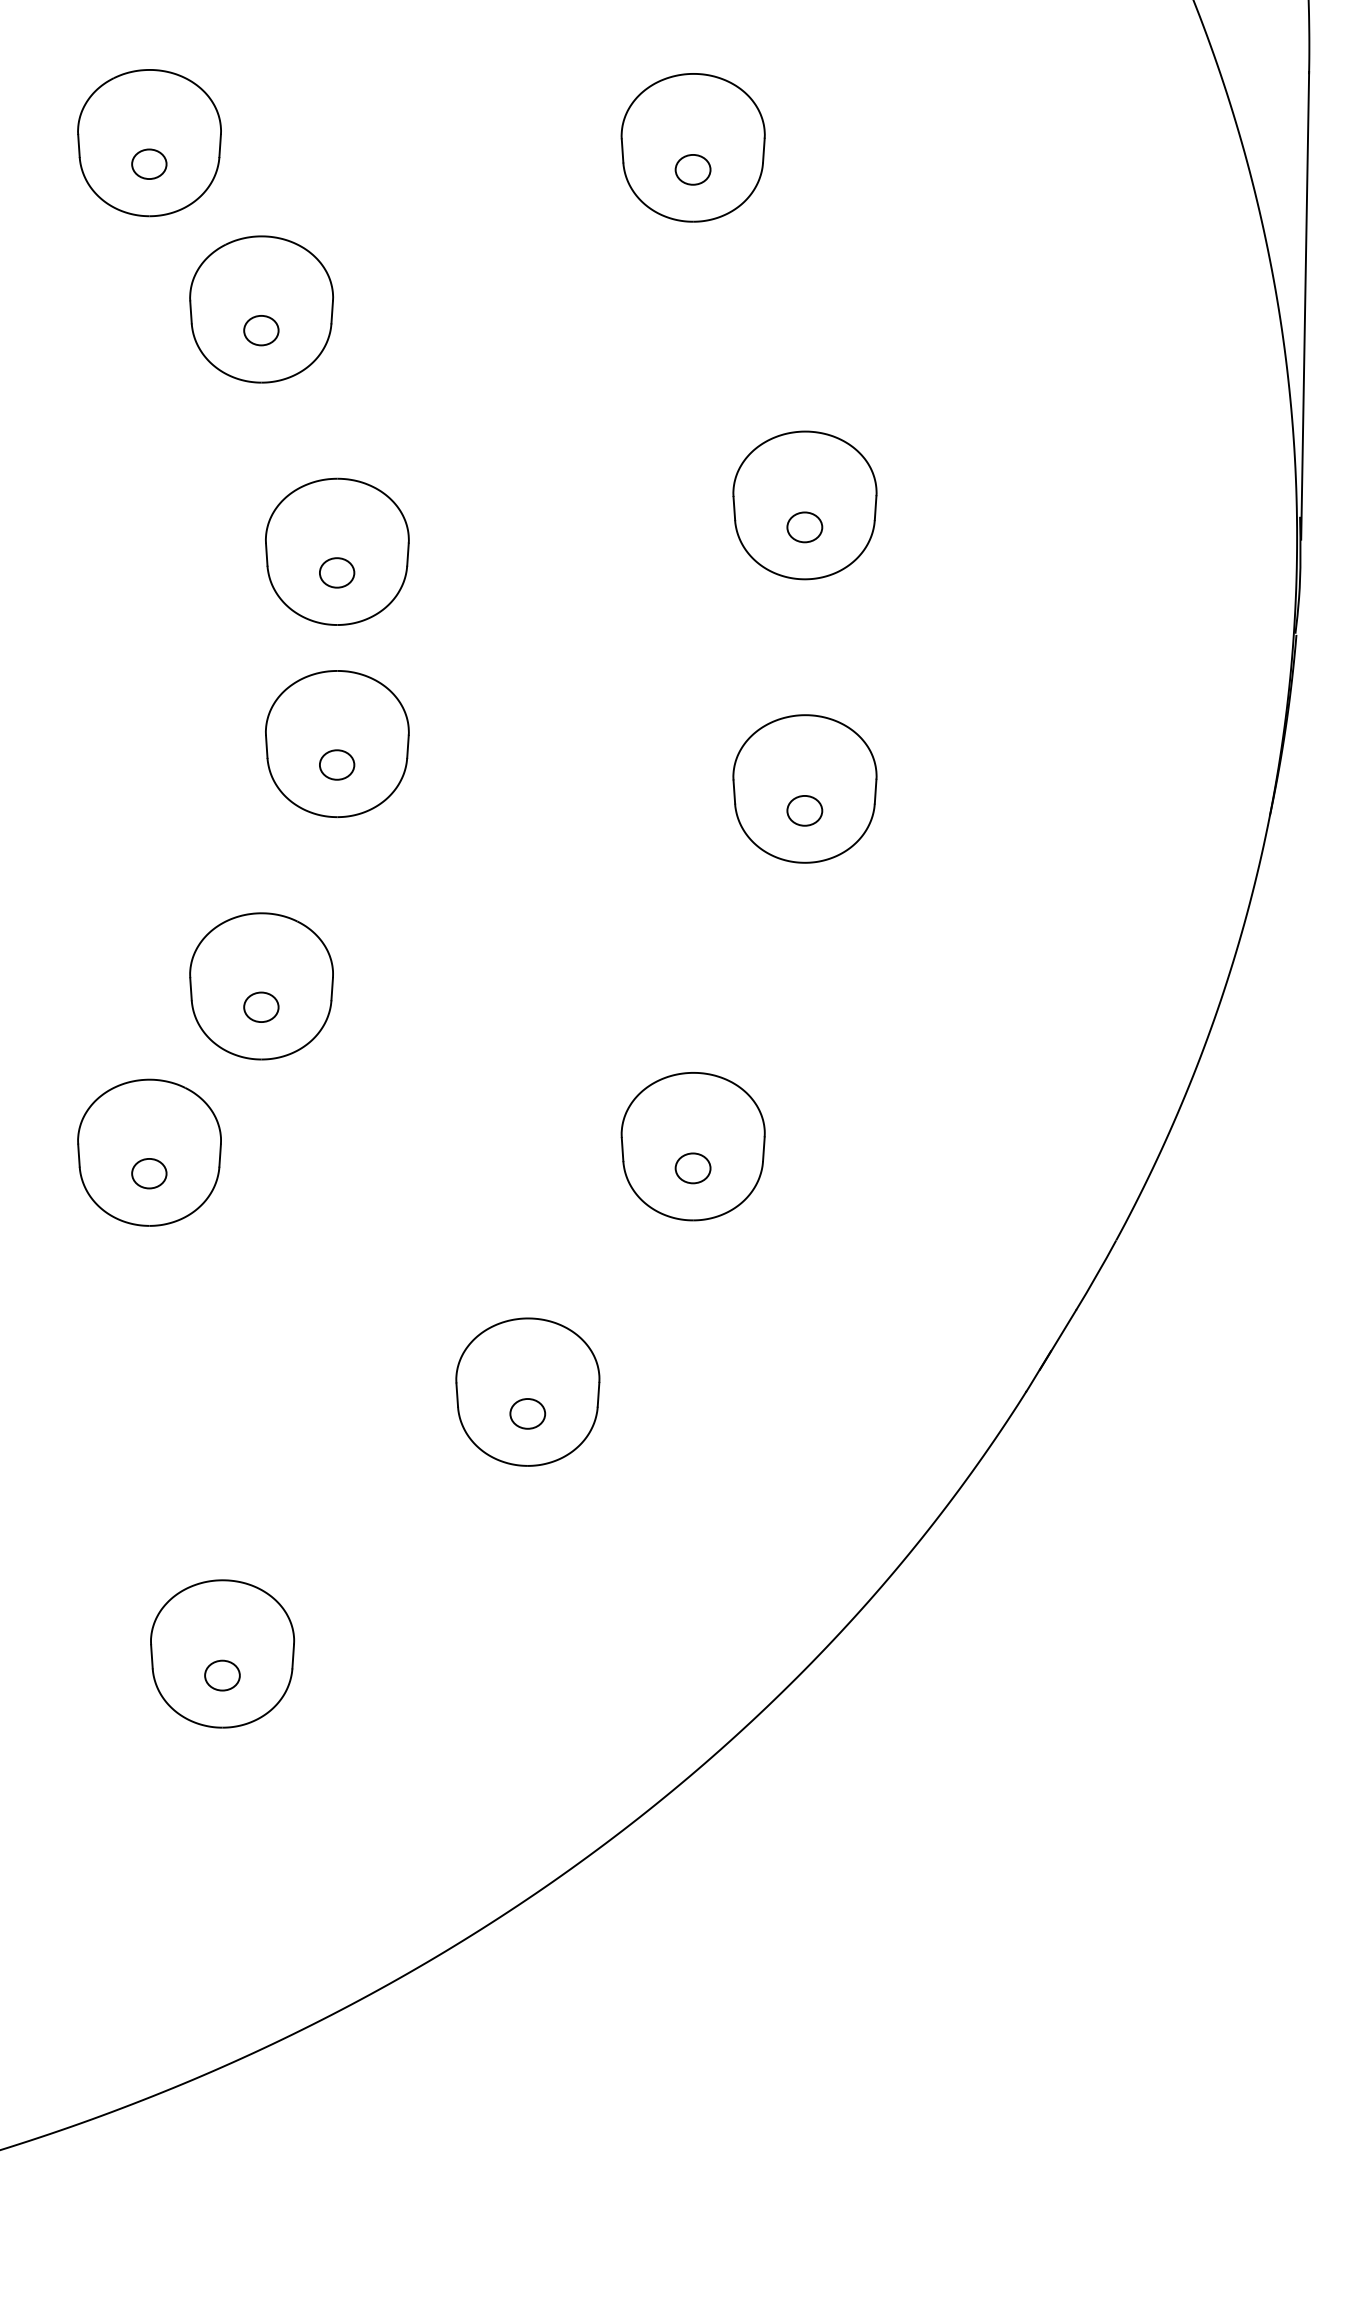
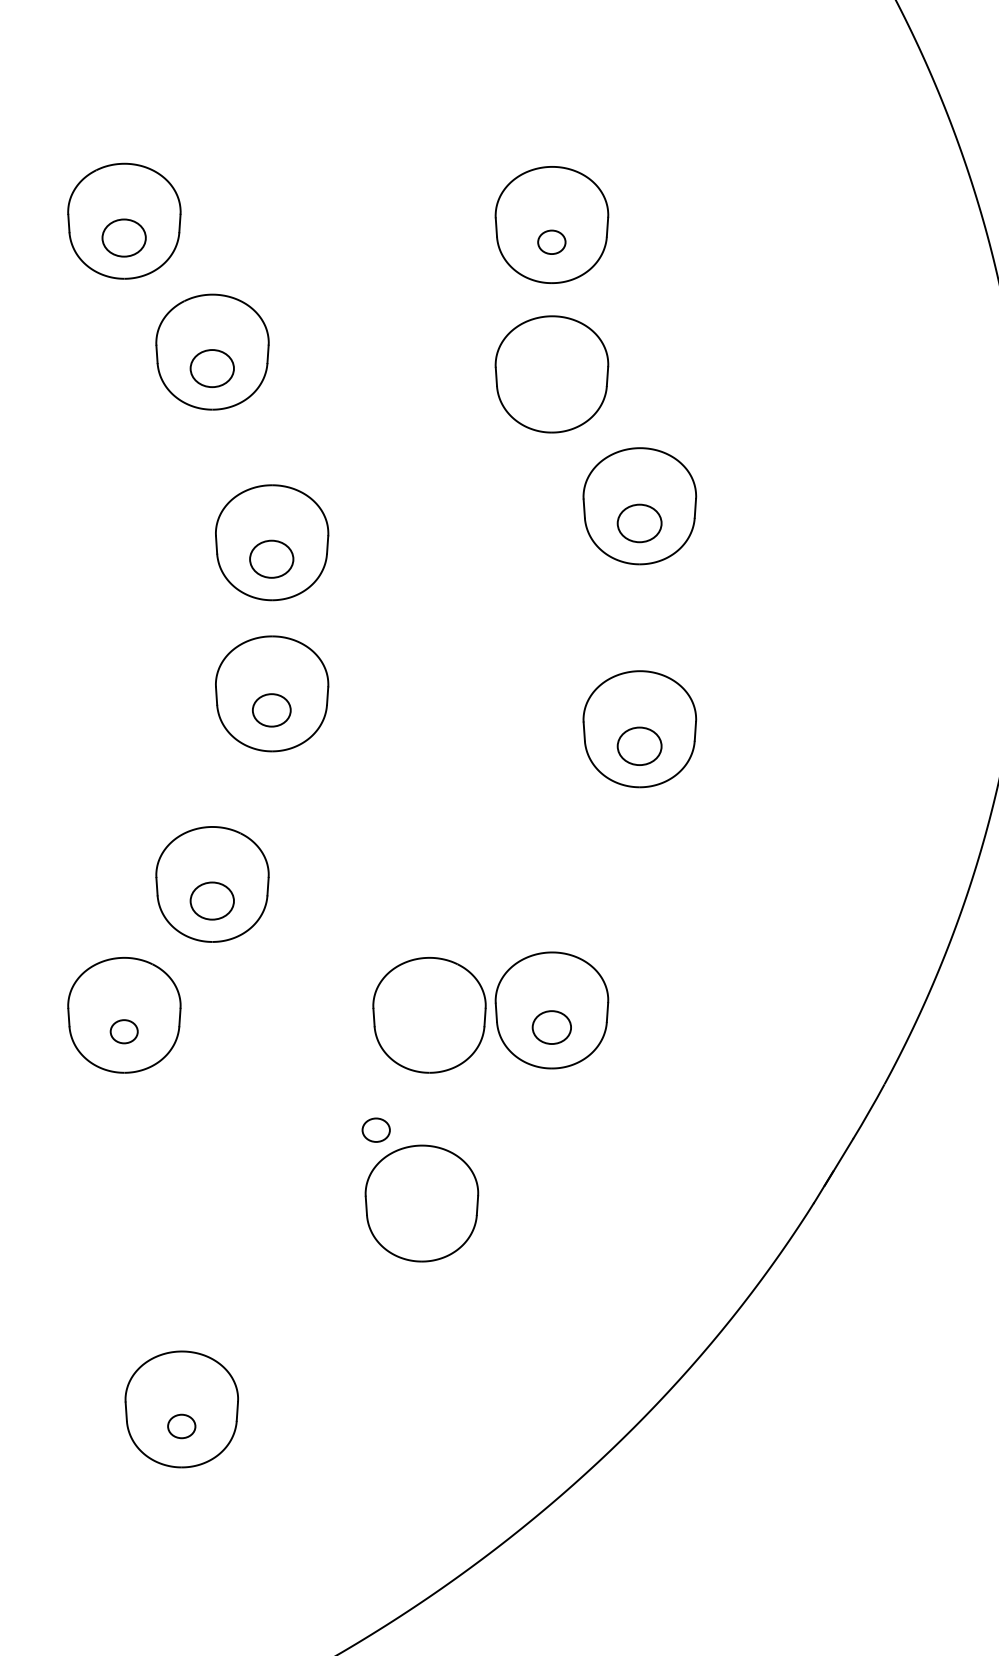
part: (149, 163) -> (124, 237), size x1.6
part: (261, 330) -> (212, 368), size x1.6
part: (692, 337) -> (551, 374), added
part: (804, 527) -> (639, 523), size x1.6
part: (337, 572) -> (272, 558), size x1.6
part: (337, 764) -> (272, 709), size x1.4
part: (804, 810) -> (639, 746), size x1.6
part: (261, 1006) -> (212, 900), size x1.6
part: (537, 1152) -> (429, 1015), added
part: (692, 1168) -> (551, 1027), size x1.4
part: (527, 1413) -> (376, 1129), moved

